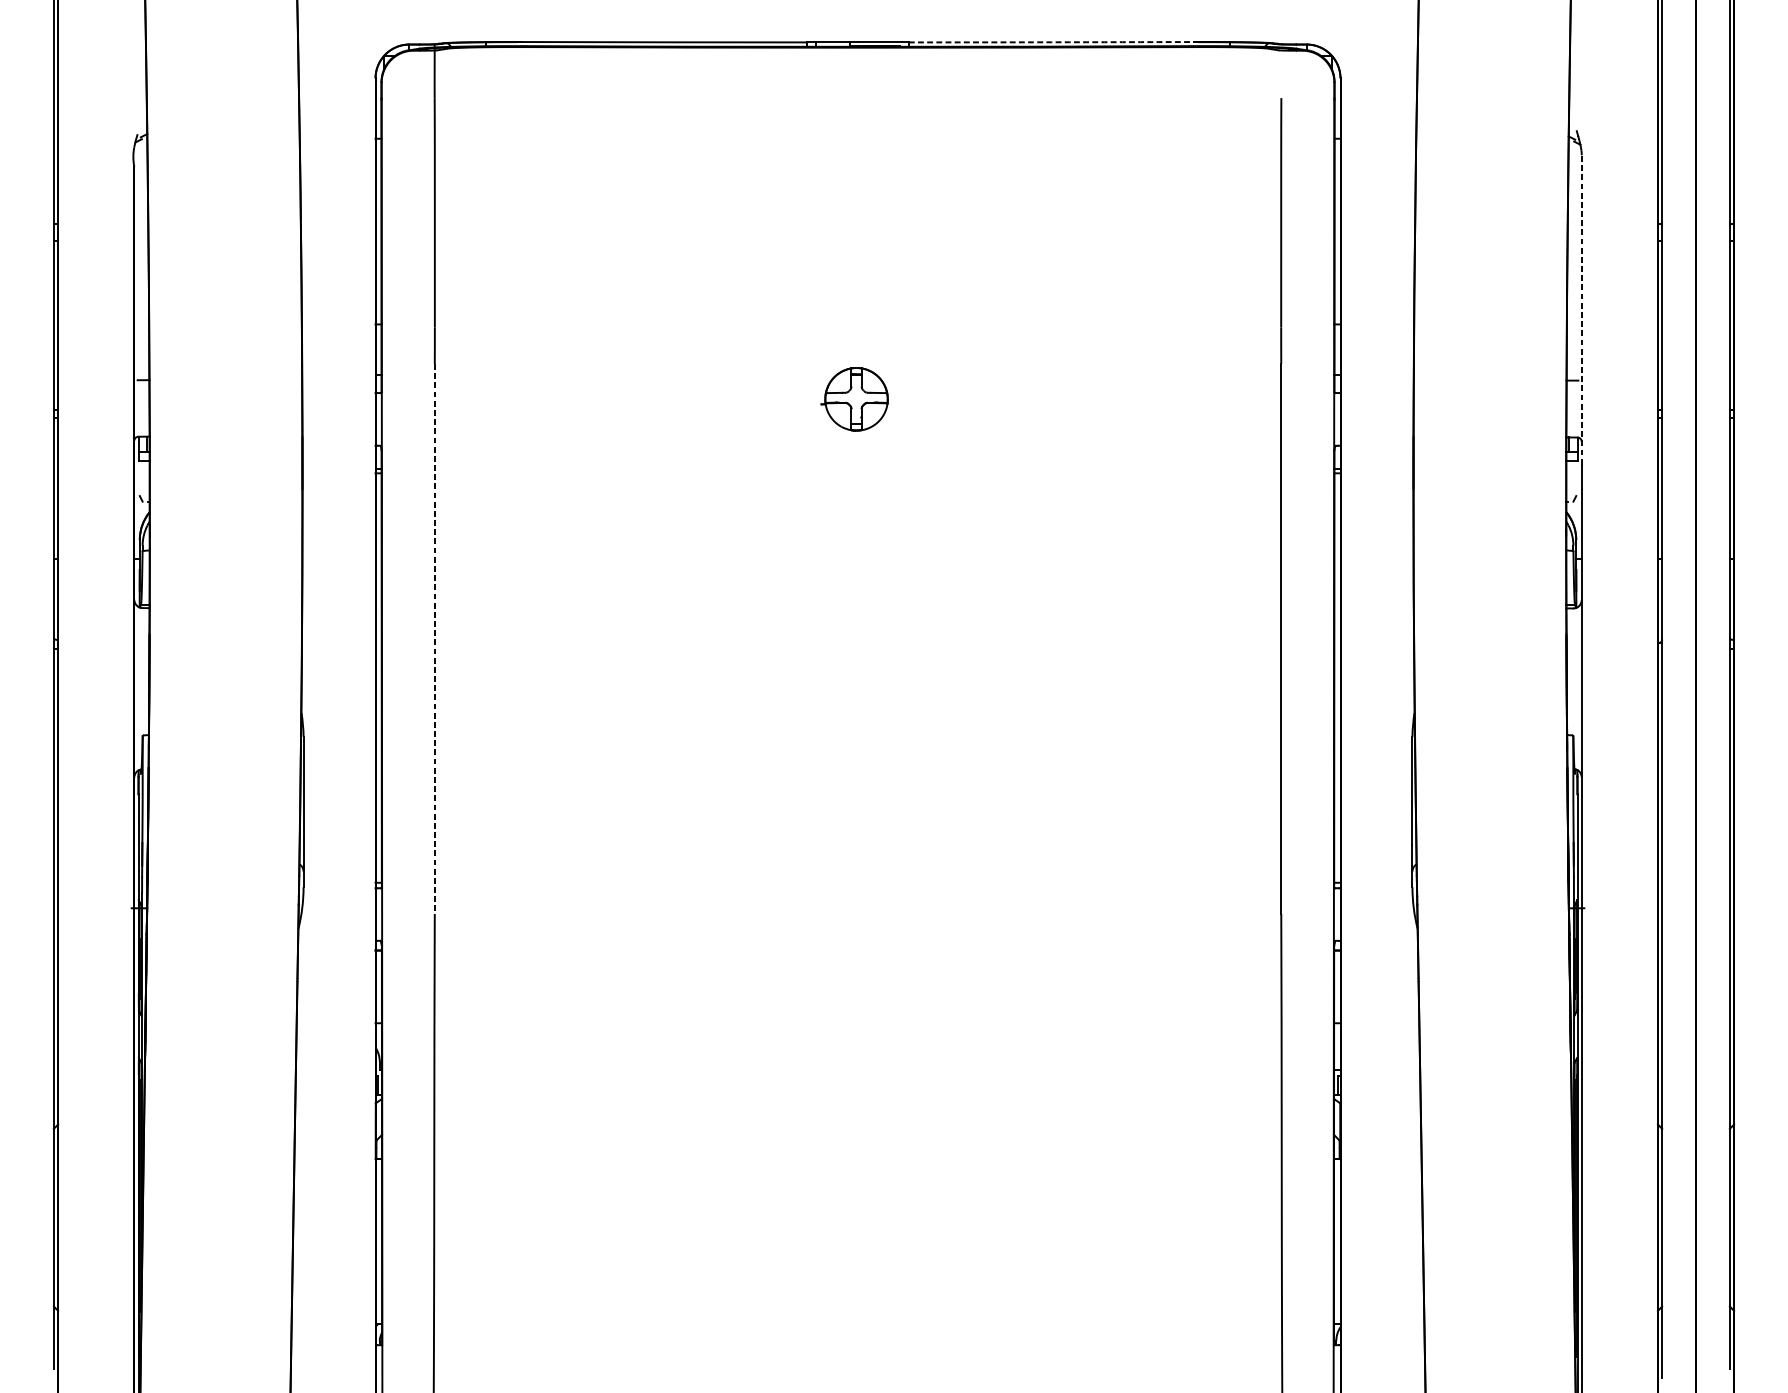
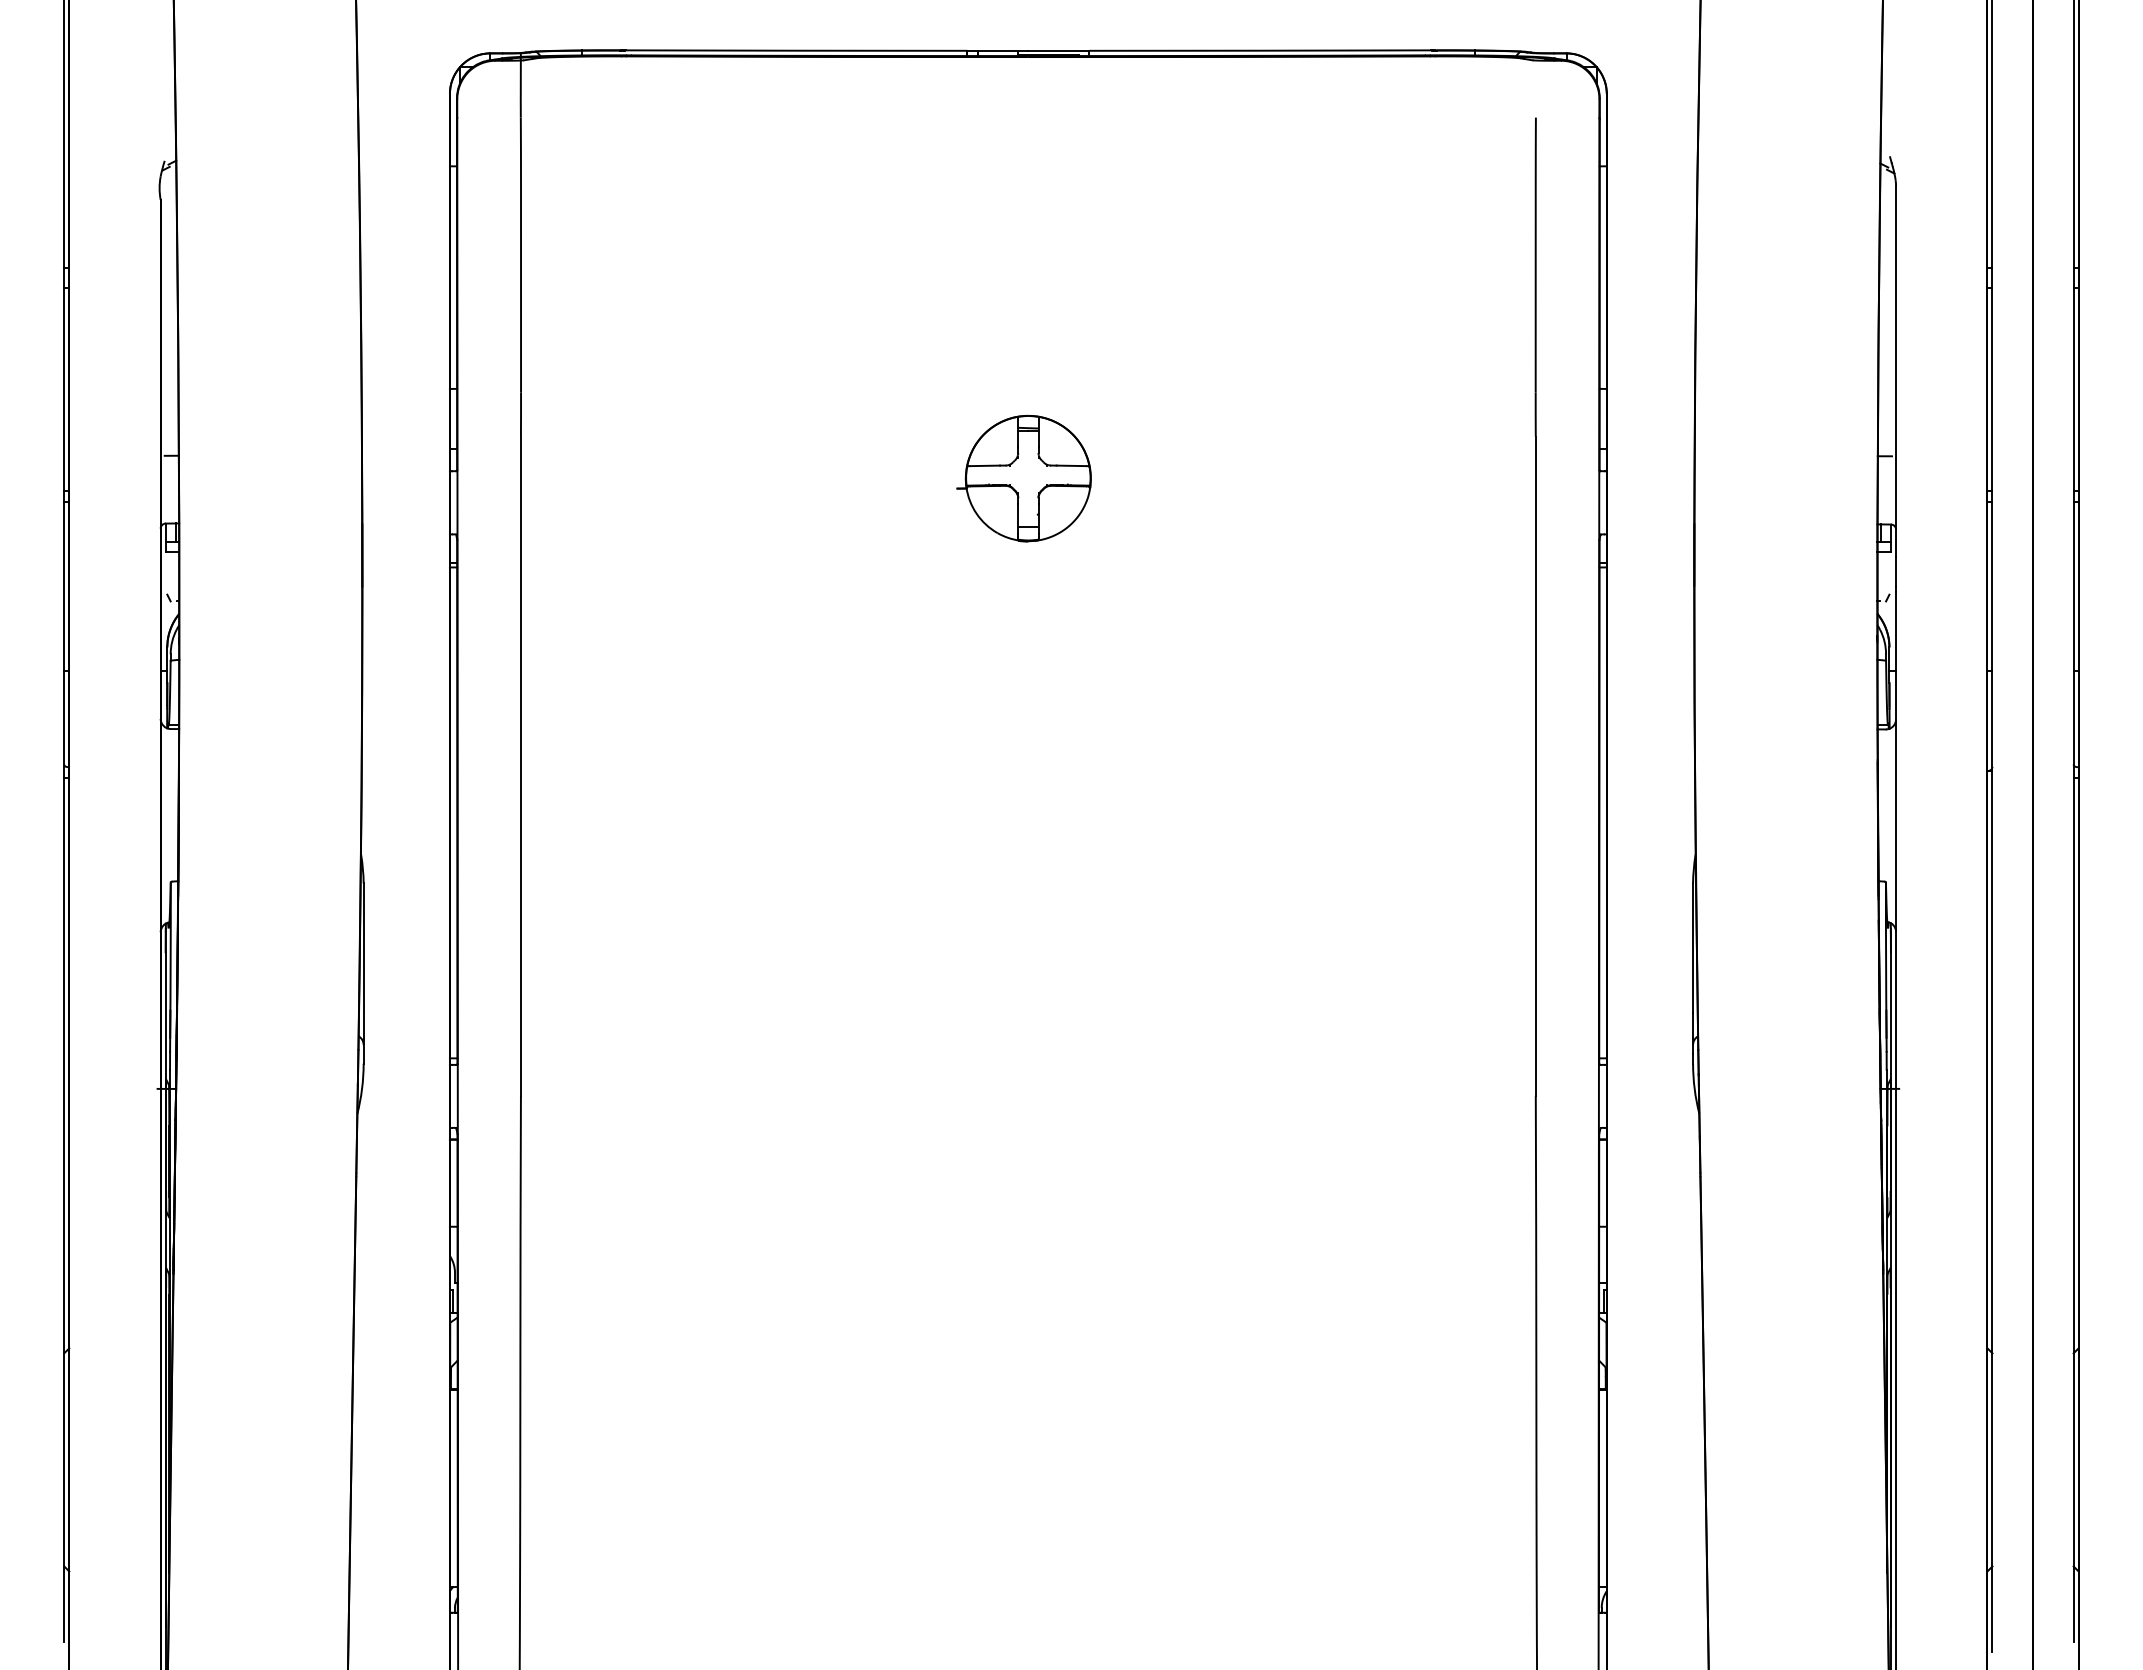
arc: (1051, 42) -> (1260, 50), dashed -> solid
line: (1582, 309) -> (1896, 371), dashed -> solid
part: (853, 399) -> (1023, 478), size x1.67
line: (434, 639) -> (520, 766), dashed -> solid

